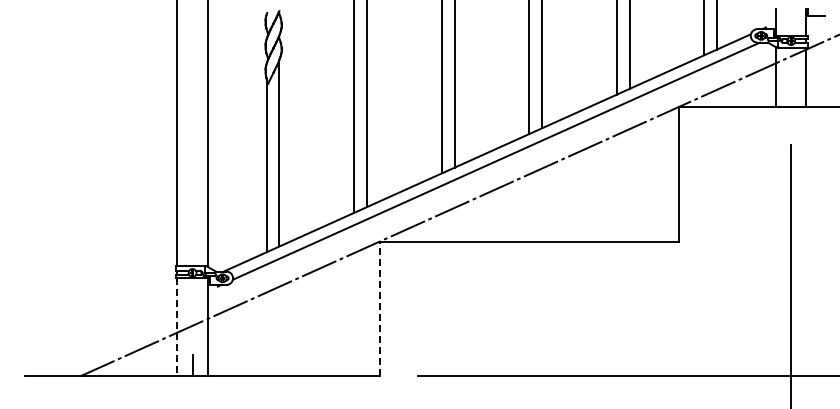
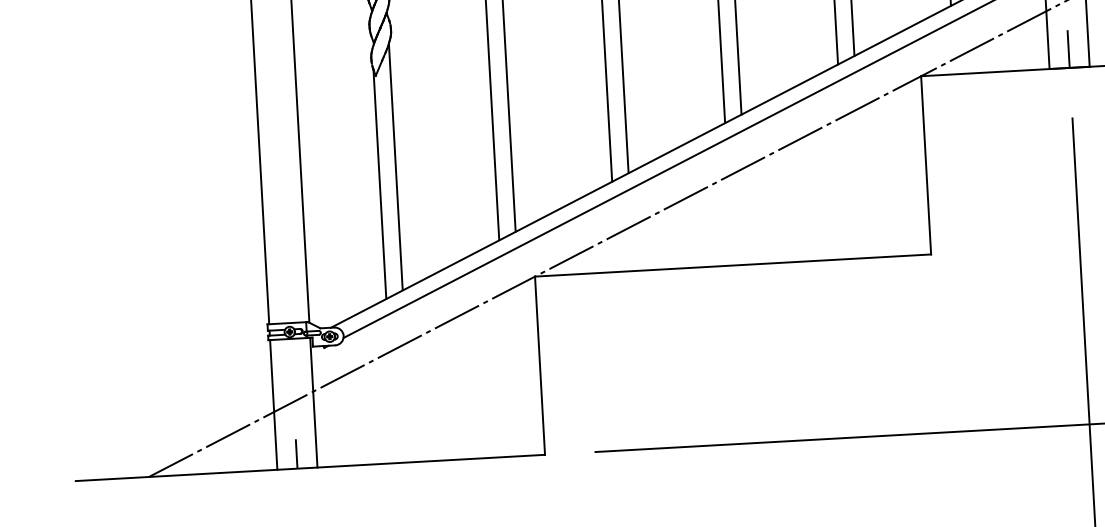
line: (791, 92) -> (1069, 48), added
line: (379, 308) -> (539, 365), dashed -> solid
line: (177, 327) -> (273, 405), dashed -> solid

